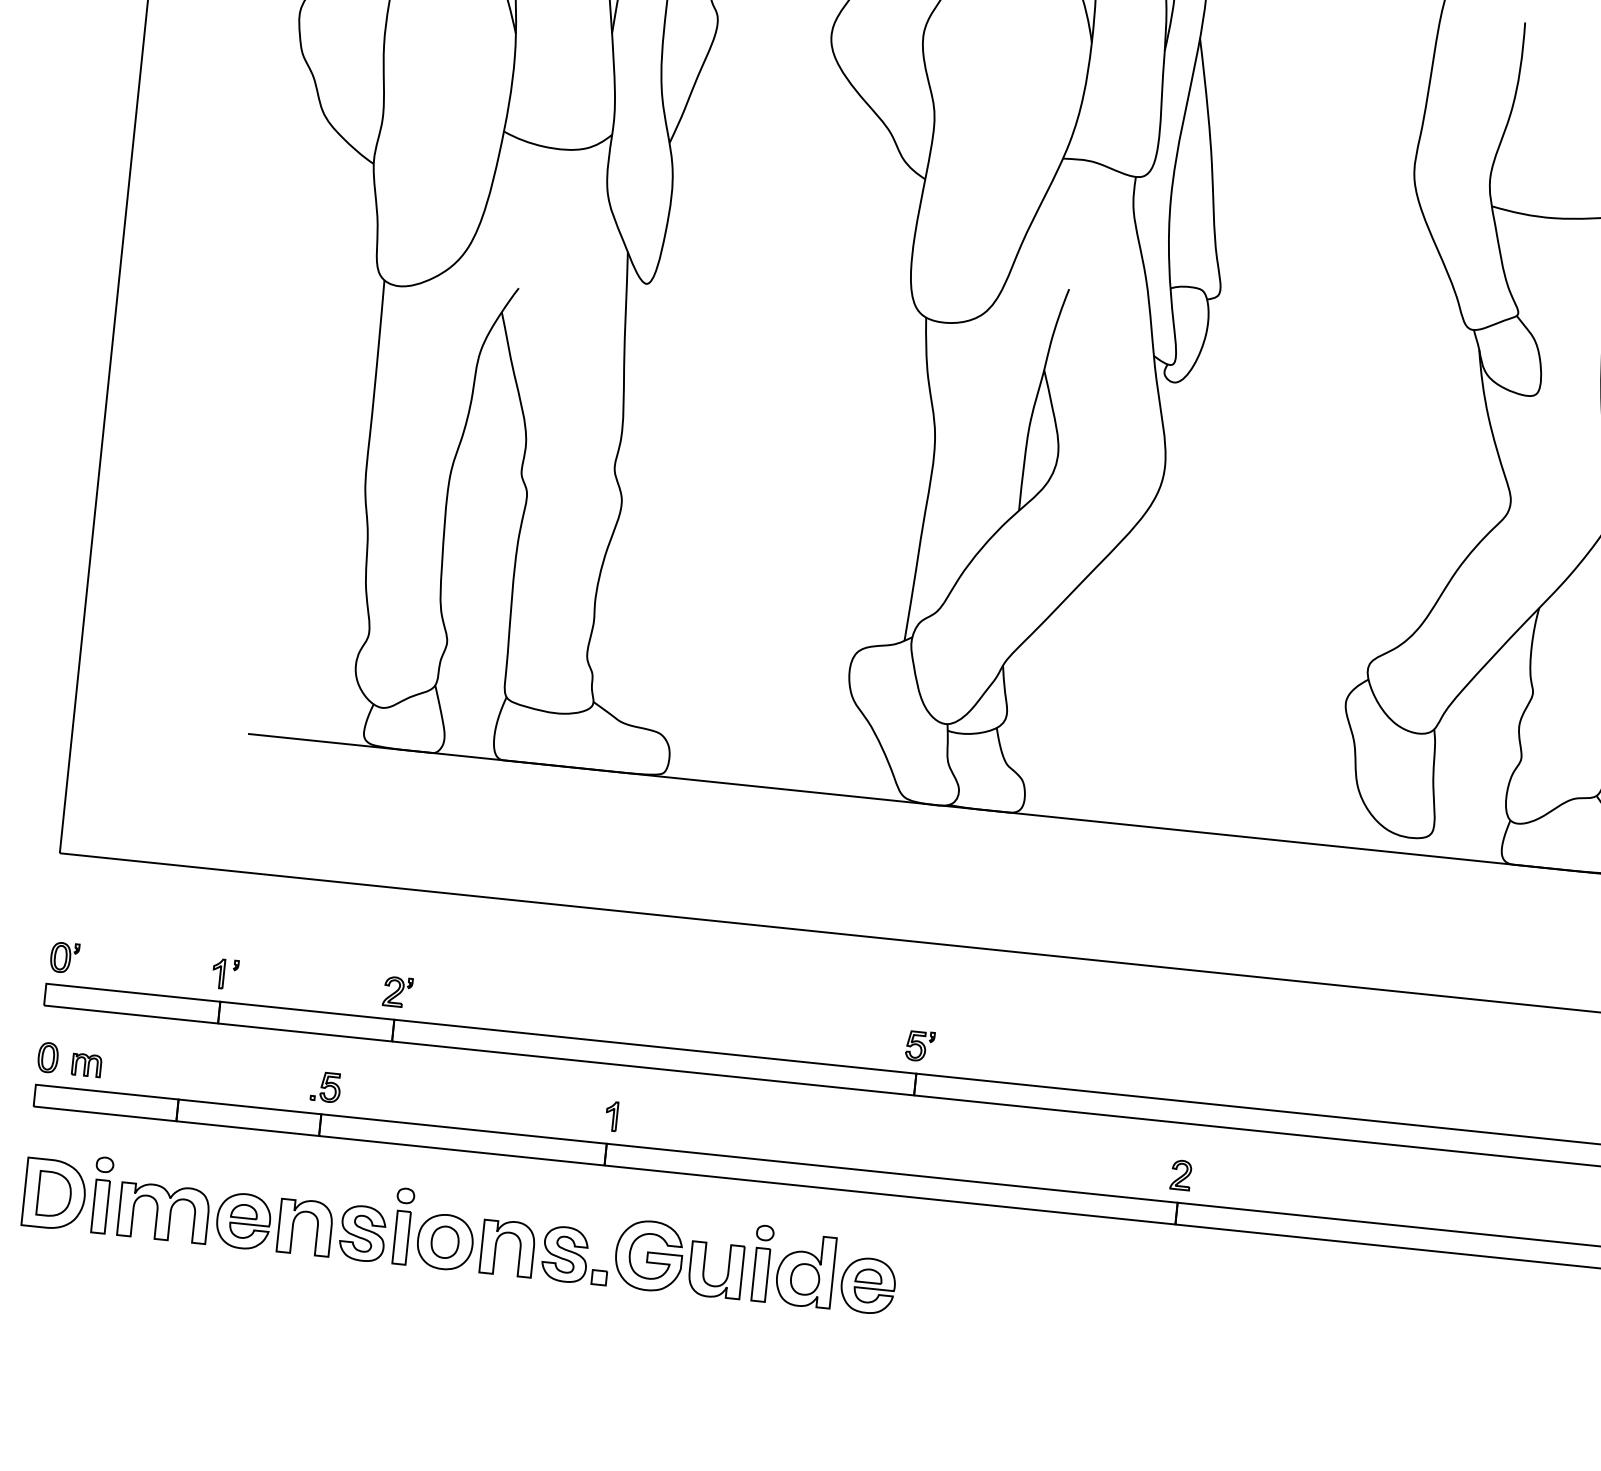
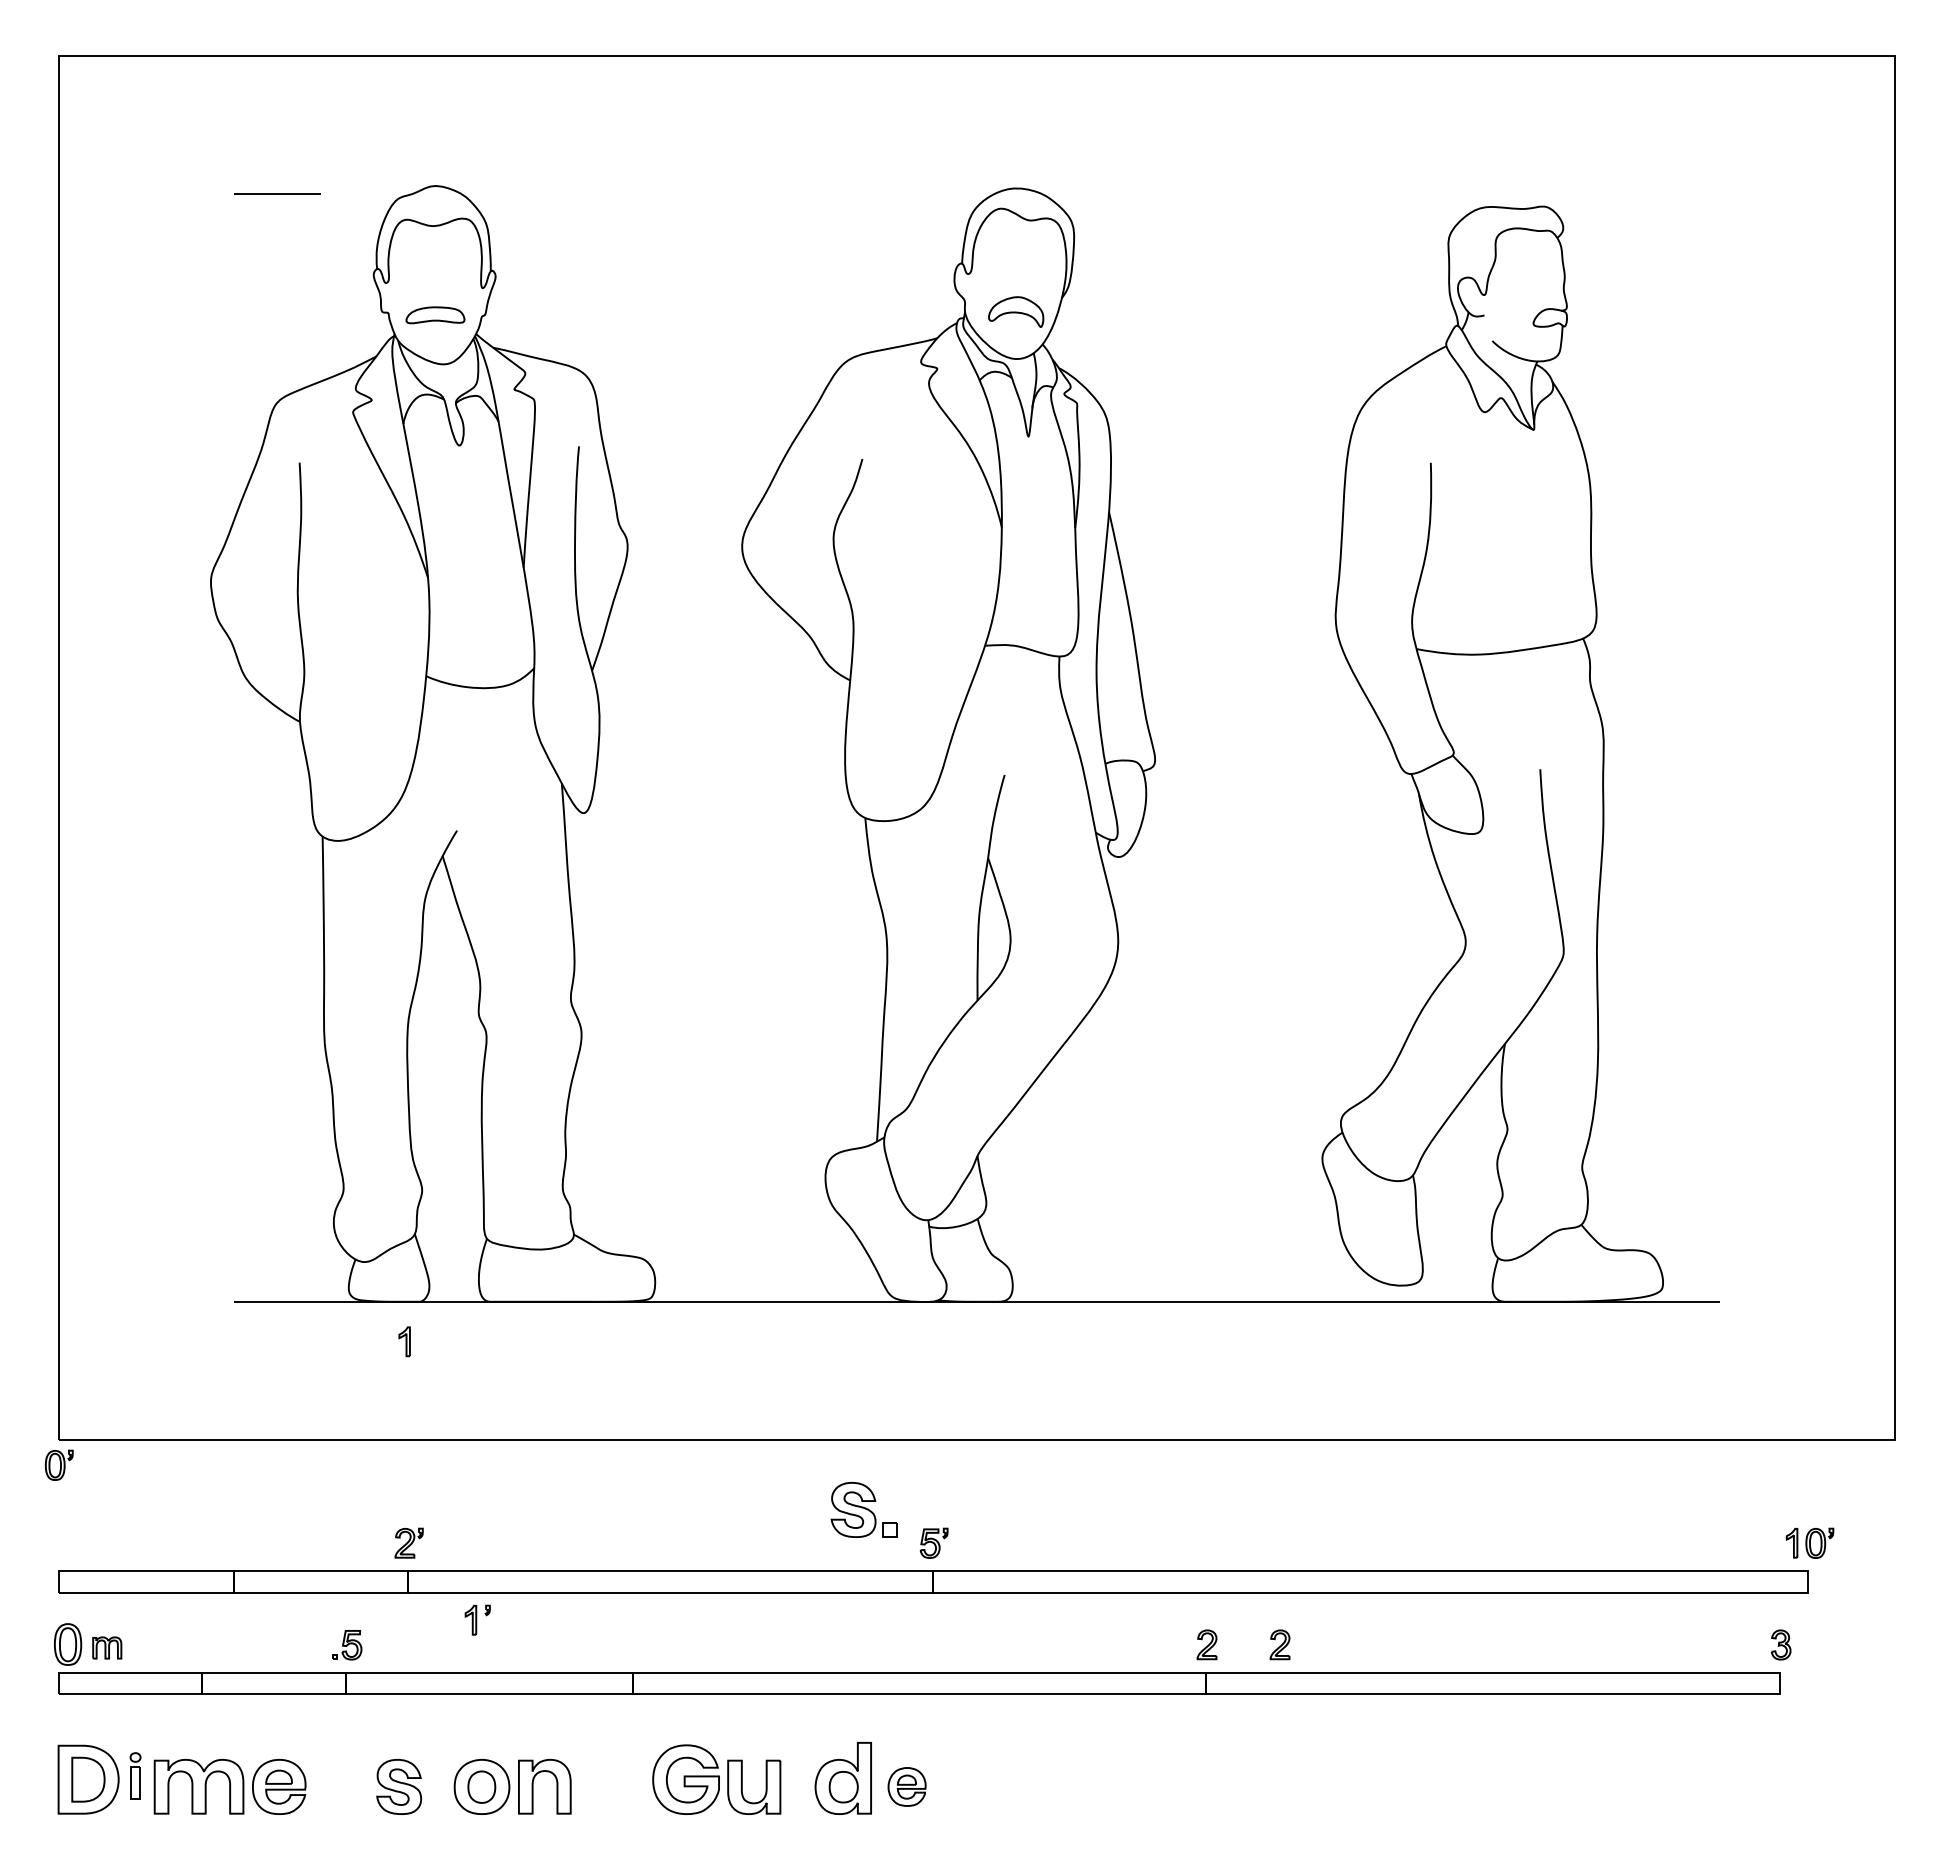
part: (64, 956) -> (58, 1464), moved
part: (225, 973) -> (477, 1619), moved
part: (47, 1056) -> (67, 1643), size x1.4
part: (611, 1116) -> (404, 1341), moved
part: (1253, 1182) -> (1279, 1644), added
part: (101, 1195) -> (135, 1775), size x0.6
part: (403, 1226) -> (438, 1775), removed
part: (316, 1228) -> (352, 1786), removed
part: (575, 1255) -> (863, 1509), moved
part: (762, 1263) -> (799, 1775), removed
part: (867, 1285) -> (906, 1786), size x0.7

